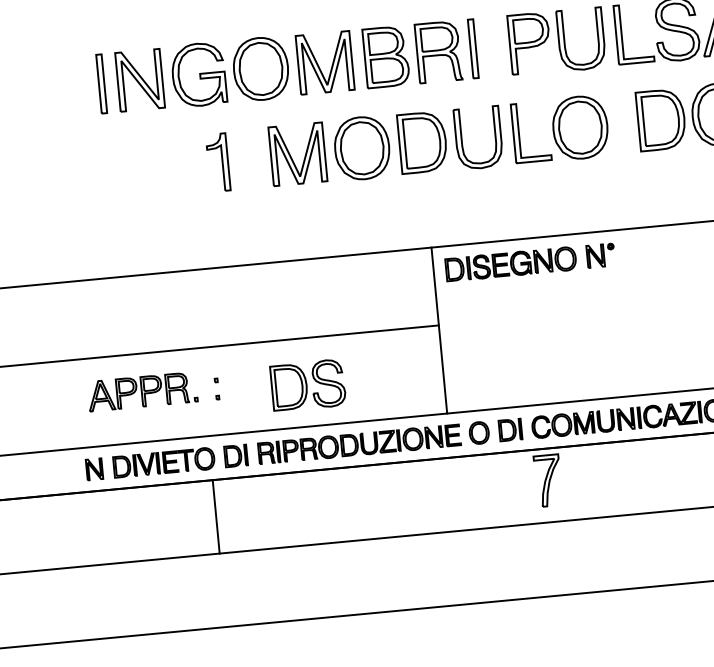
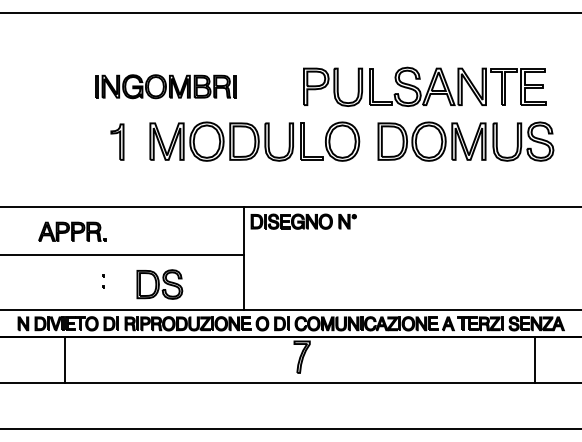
part: (287, 65) -> (165, 86), size x0.6
part: (142, 391) -> (72, 231), moved
line: (215, 515) -> (64, 359), moved

